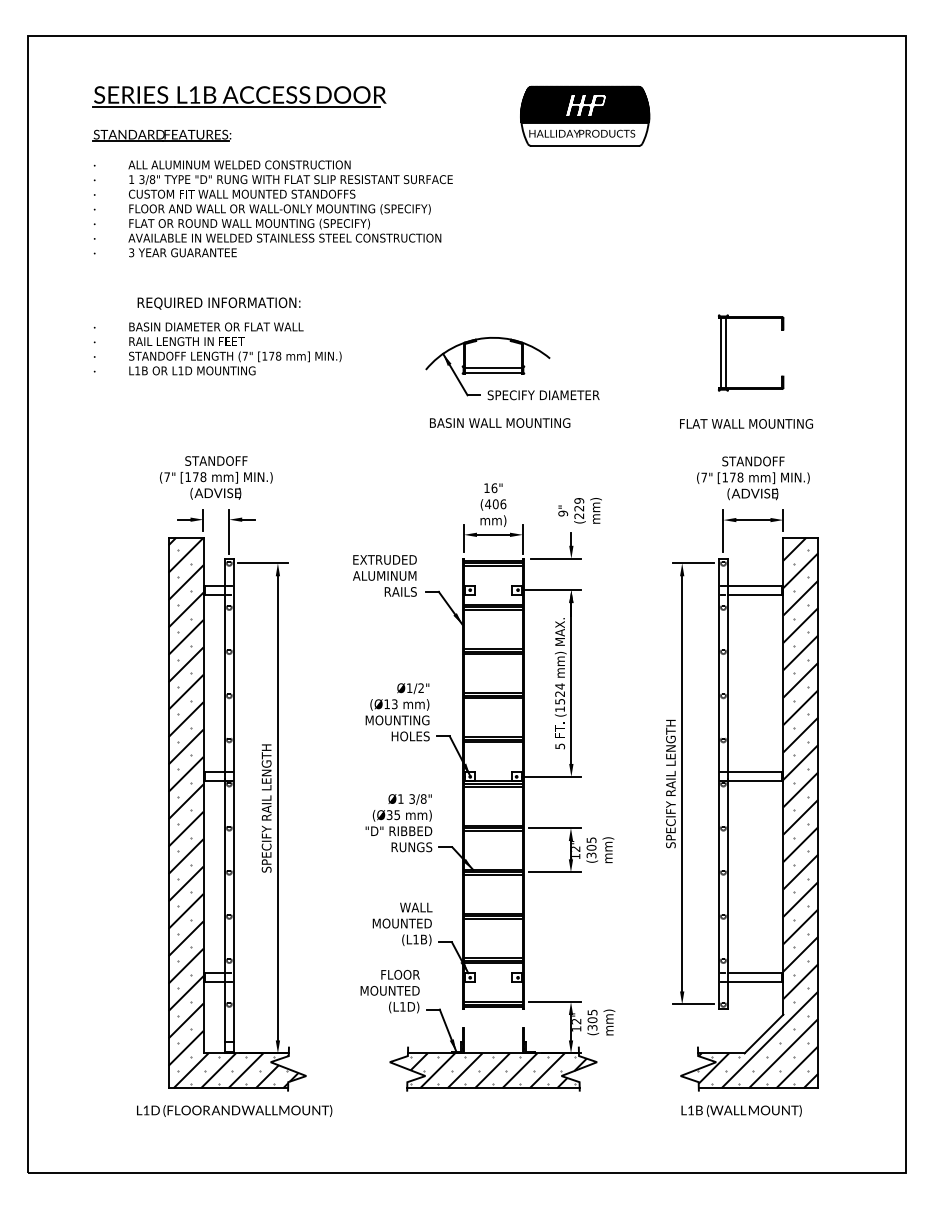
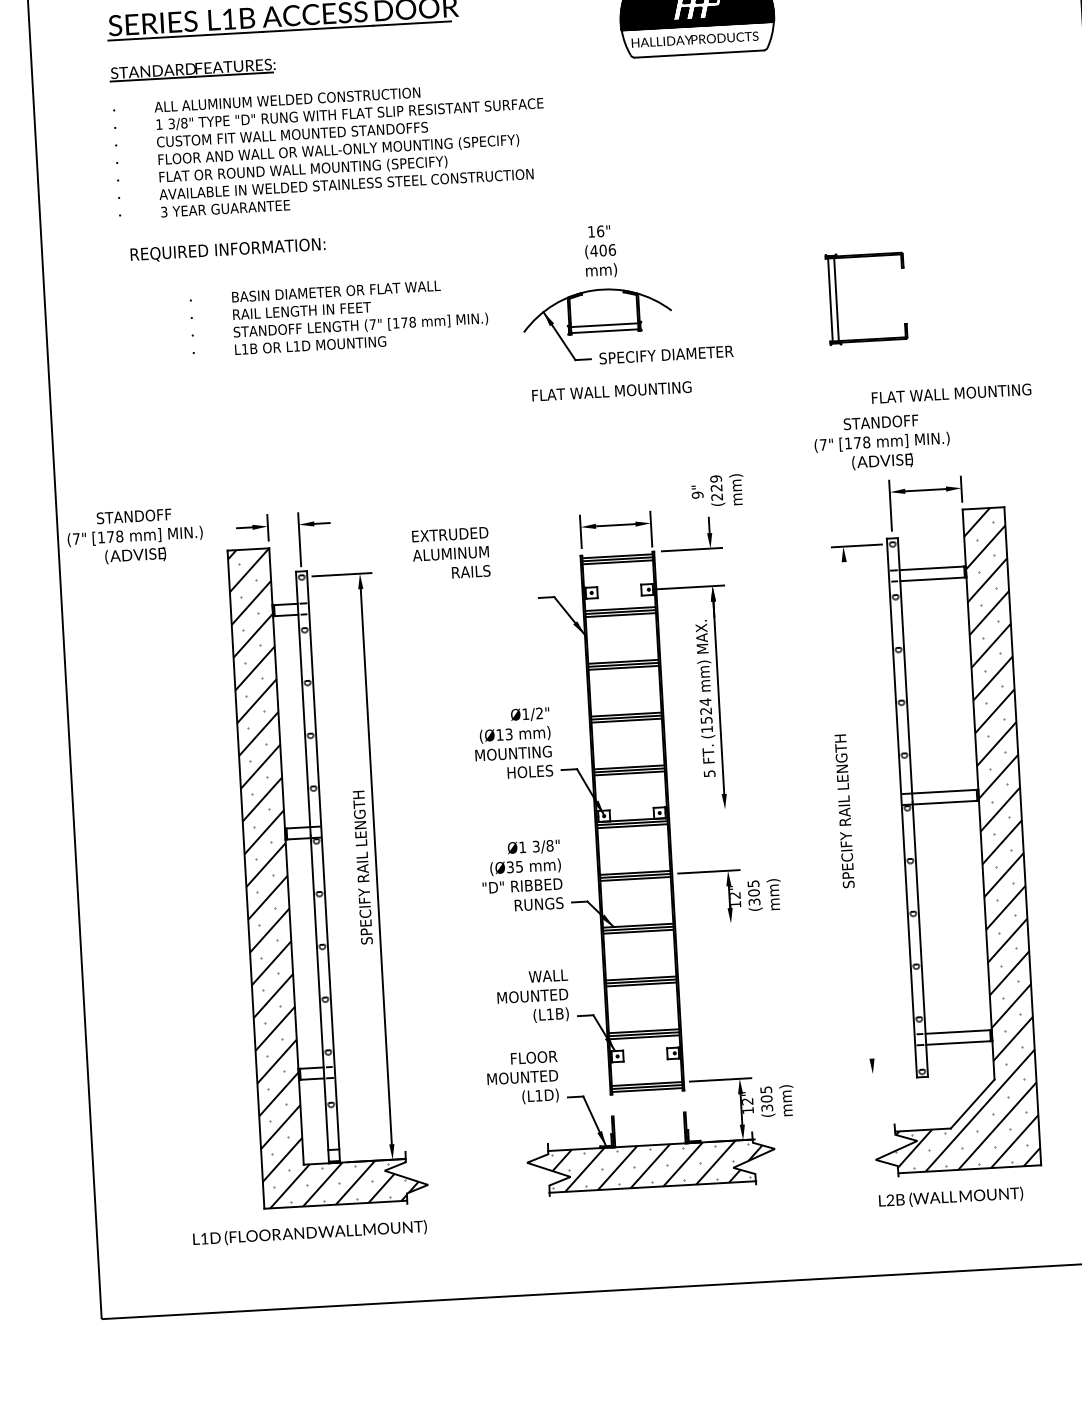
text: (218, 303) -> (227, 250), moved
text: (217, 348) -> (339, 317), moved
part: (726, 352) -> (837, 298), moved
text: (500, 422) -> (616, 390), BASIN WALL MOUNTING -> FLAT WALL MOUNTING
text: (746, 423) -> (951, 393), moved
text: (216, 477) -> (135, 536), moved
text: (753, 478) -> (882, 442), moved
text: (493, 504) -> (600, 250), moved
text: (384, 575) -> (450, 553), moved
line: (552, 776) -> (702, 810), removed
line: (682, 783) -> (858, 809), removed
line: (554, 872) -> (711, 924), removed
line: (693, 1004) -> (886, 1073), removed
text: (234, 1110) -> (309, 1232), moved
text: (690, 1110) -> (889, 1200), L1B -> L2B

